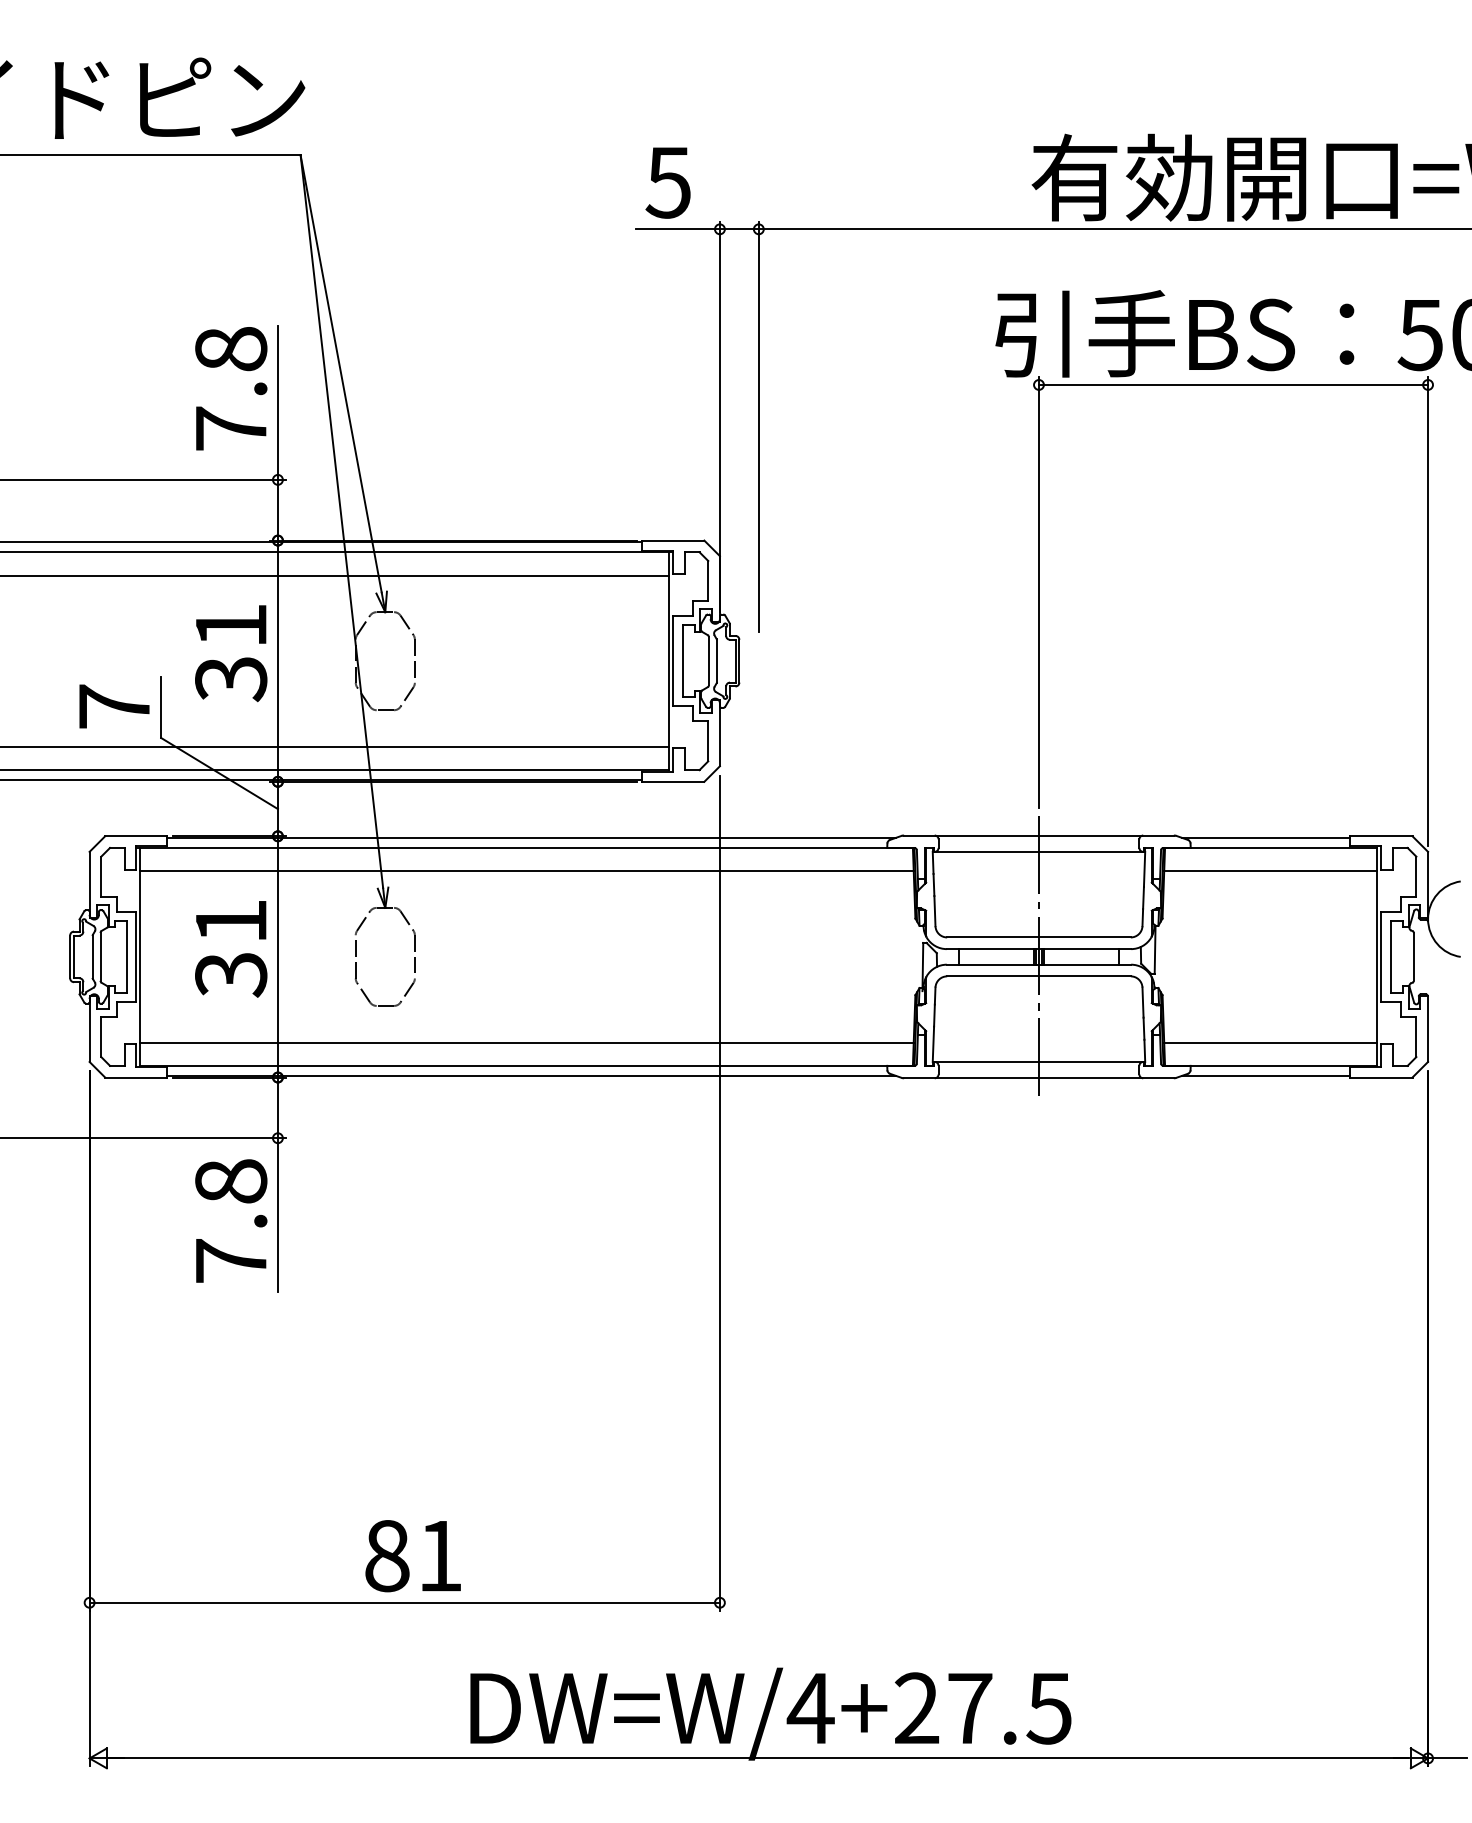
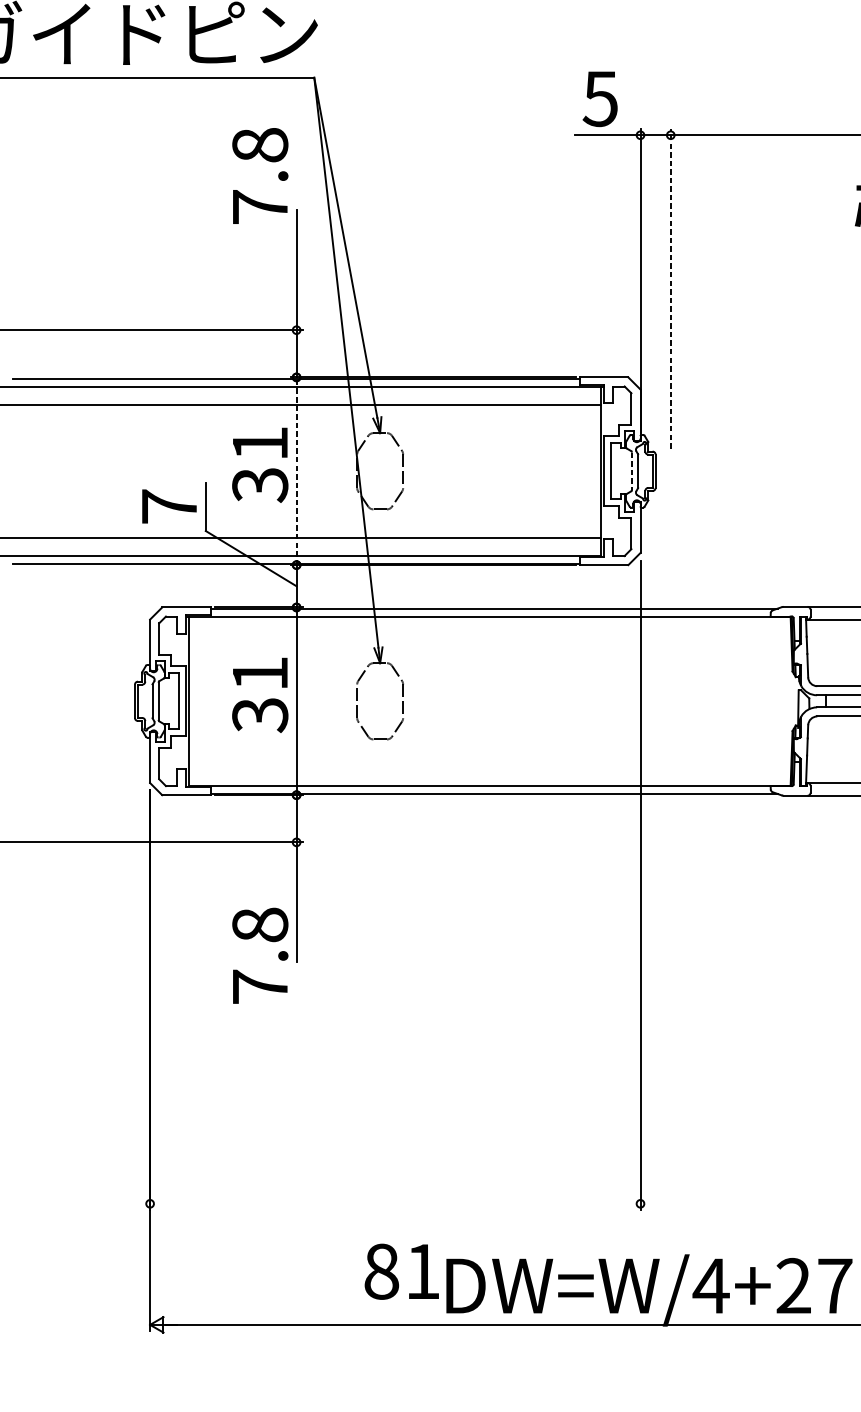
text: (231, 388) -> (260, 175), moved
line: (758, 426) -> (670, 288), solid -> dashed
line: (277, 661) -> (296, 471), solid -> dashed
line: (709, 661) -> (632, 471), solid -> dashed
line: (526, 871) -> (490, 634), removed
line: (526, 1042) -> (490, 767), removed
text: (231, 1220) -> (260, 955), moved
text: (412, 1556) -> (401, 1272), moved
line: (404, 1602) -> (395, 1203), removed

